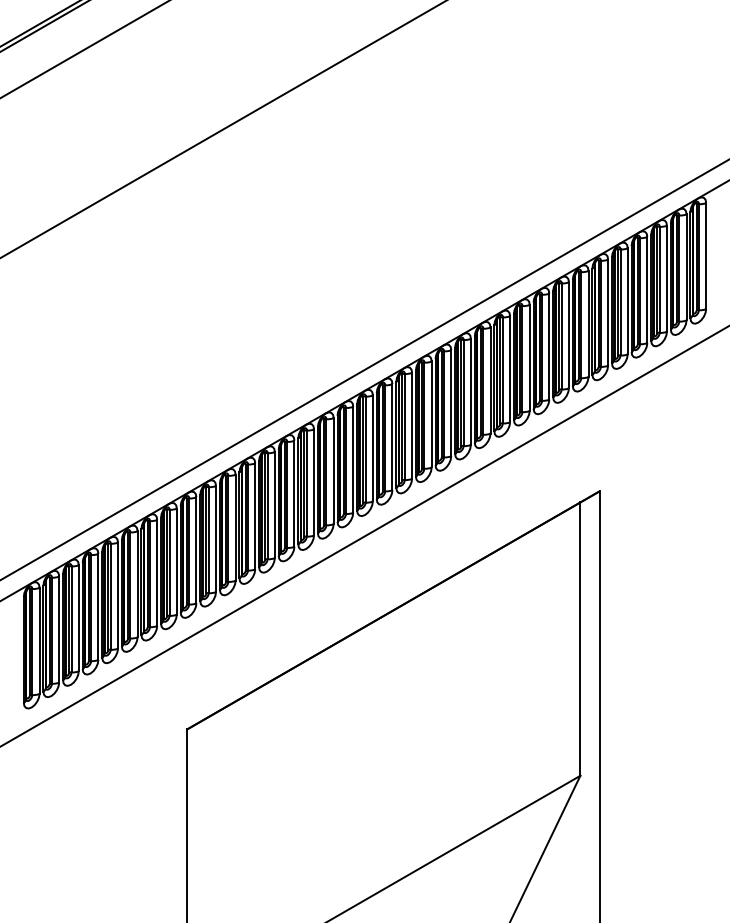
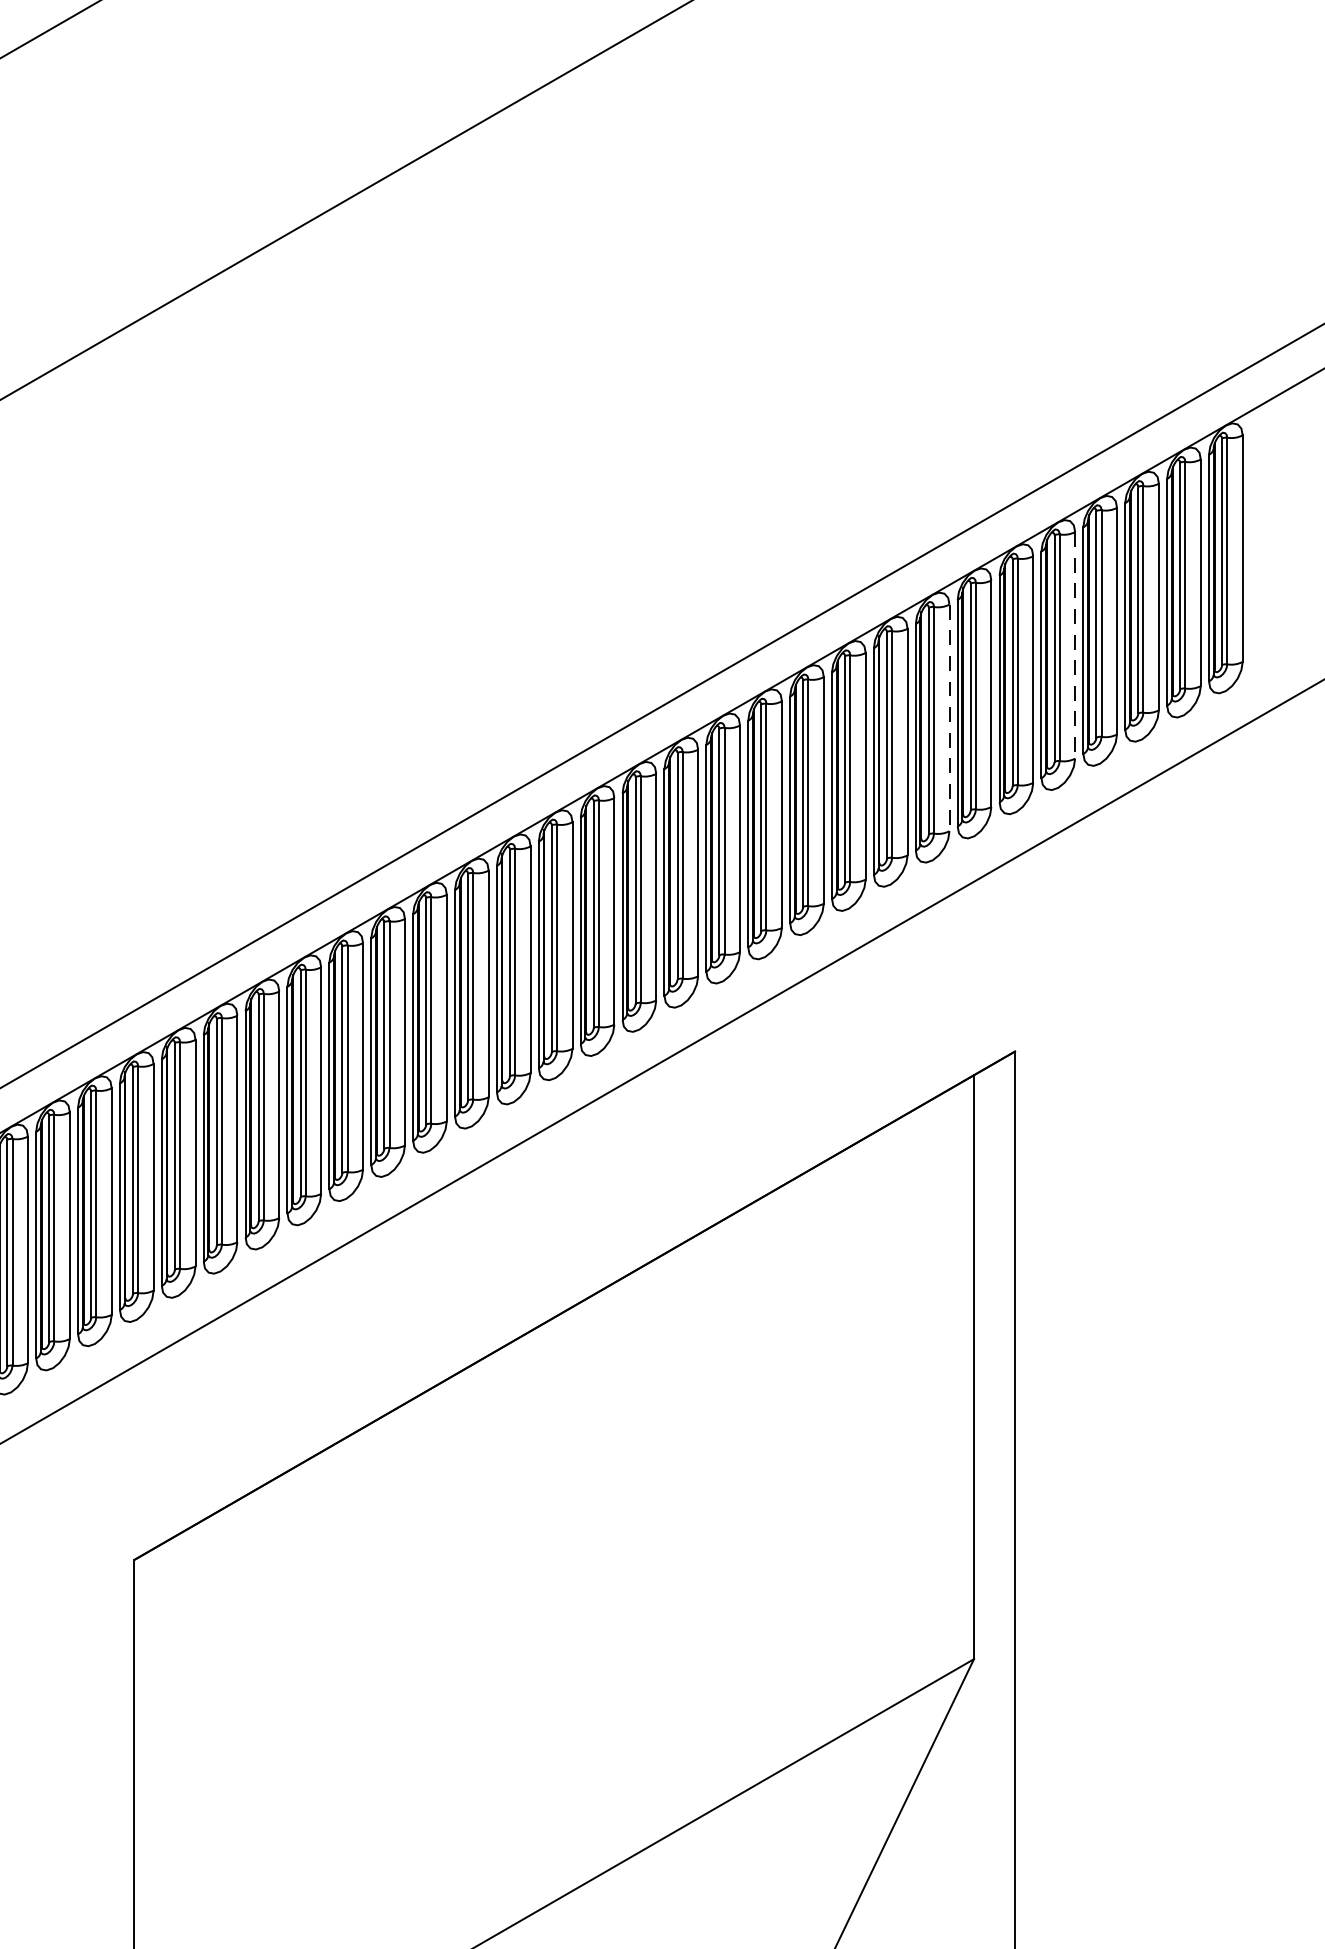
line: (627, 301) -> (1074, 645), solid -> dashed
line: (568, 335) -> (948, 718), solid -> dashed

